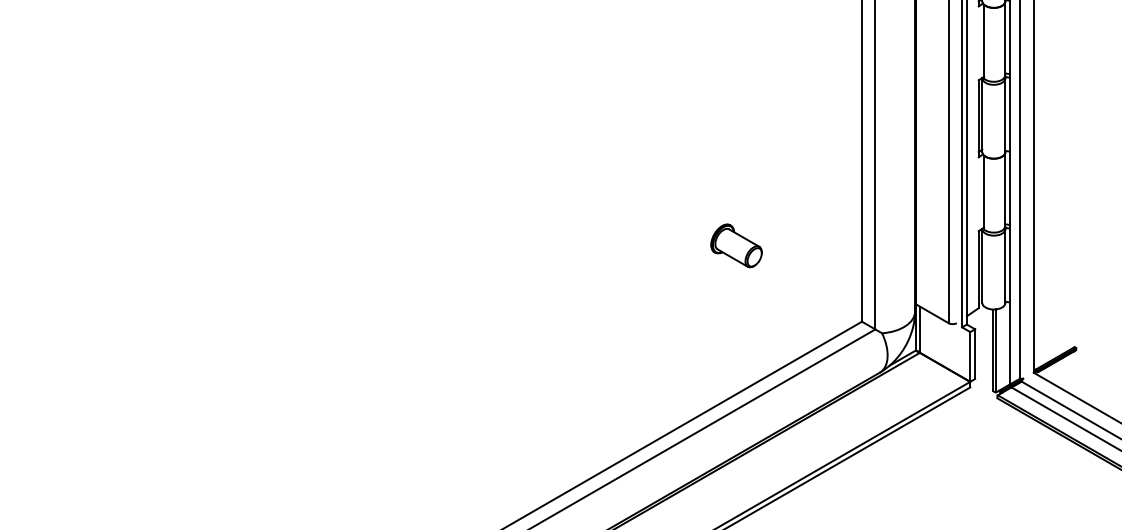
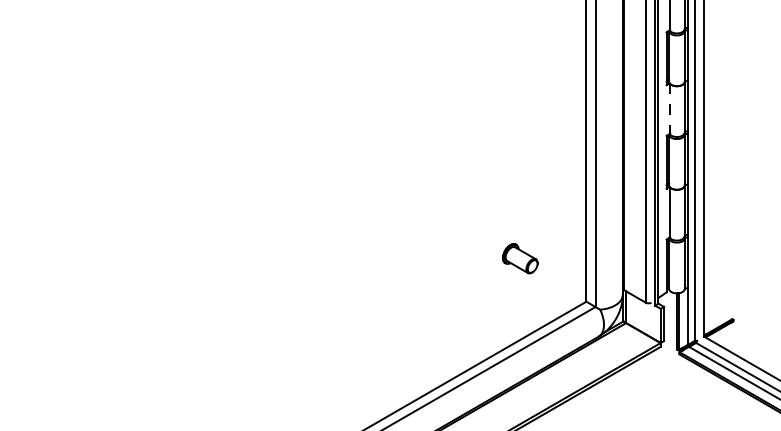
line: (984, 41) -> (670, 109), solid -> dashed
part: (736, 245) -> (520, 258), moved

